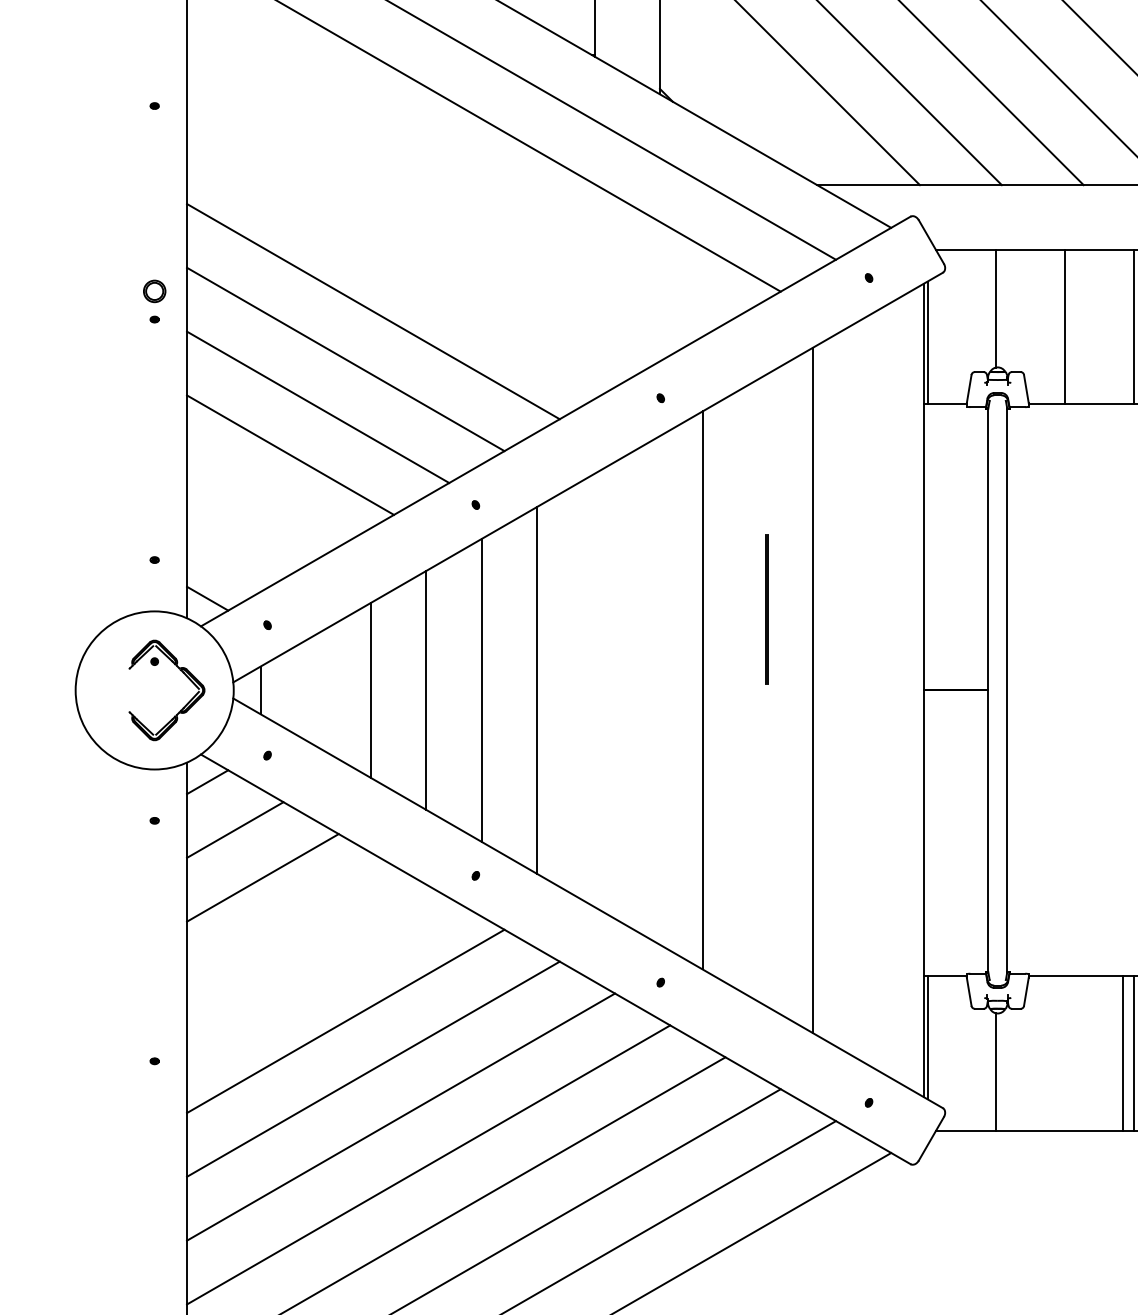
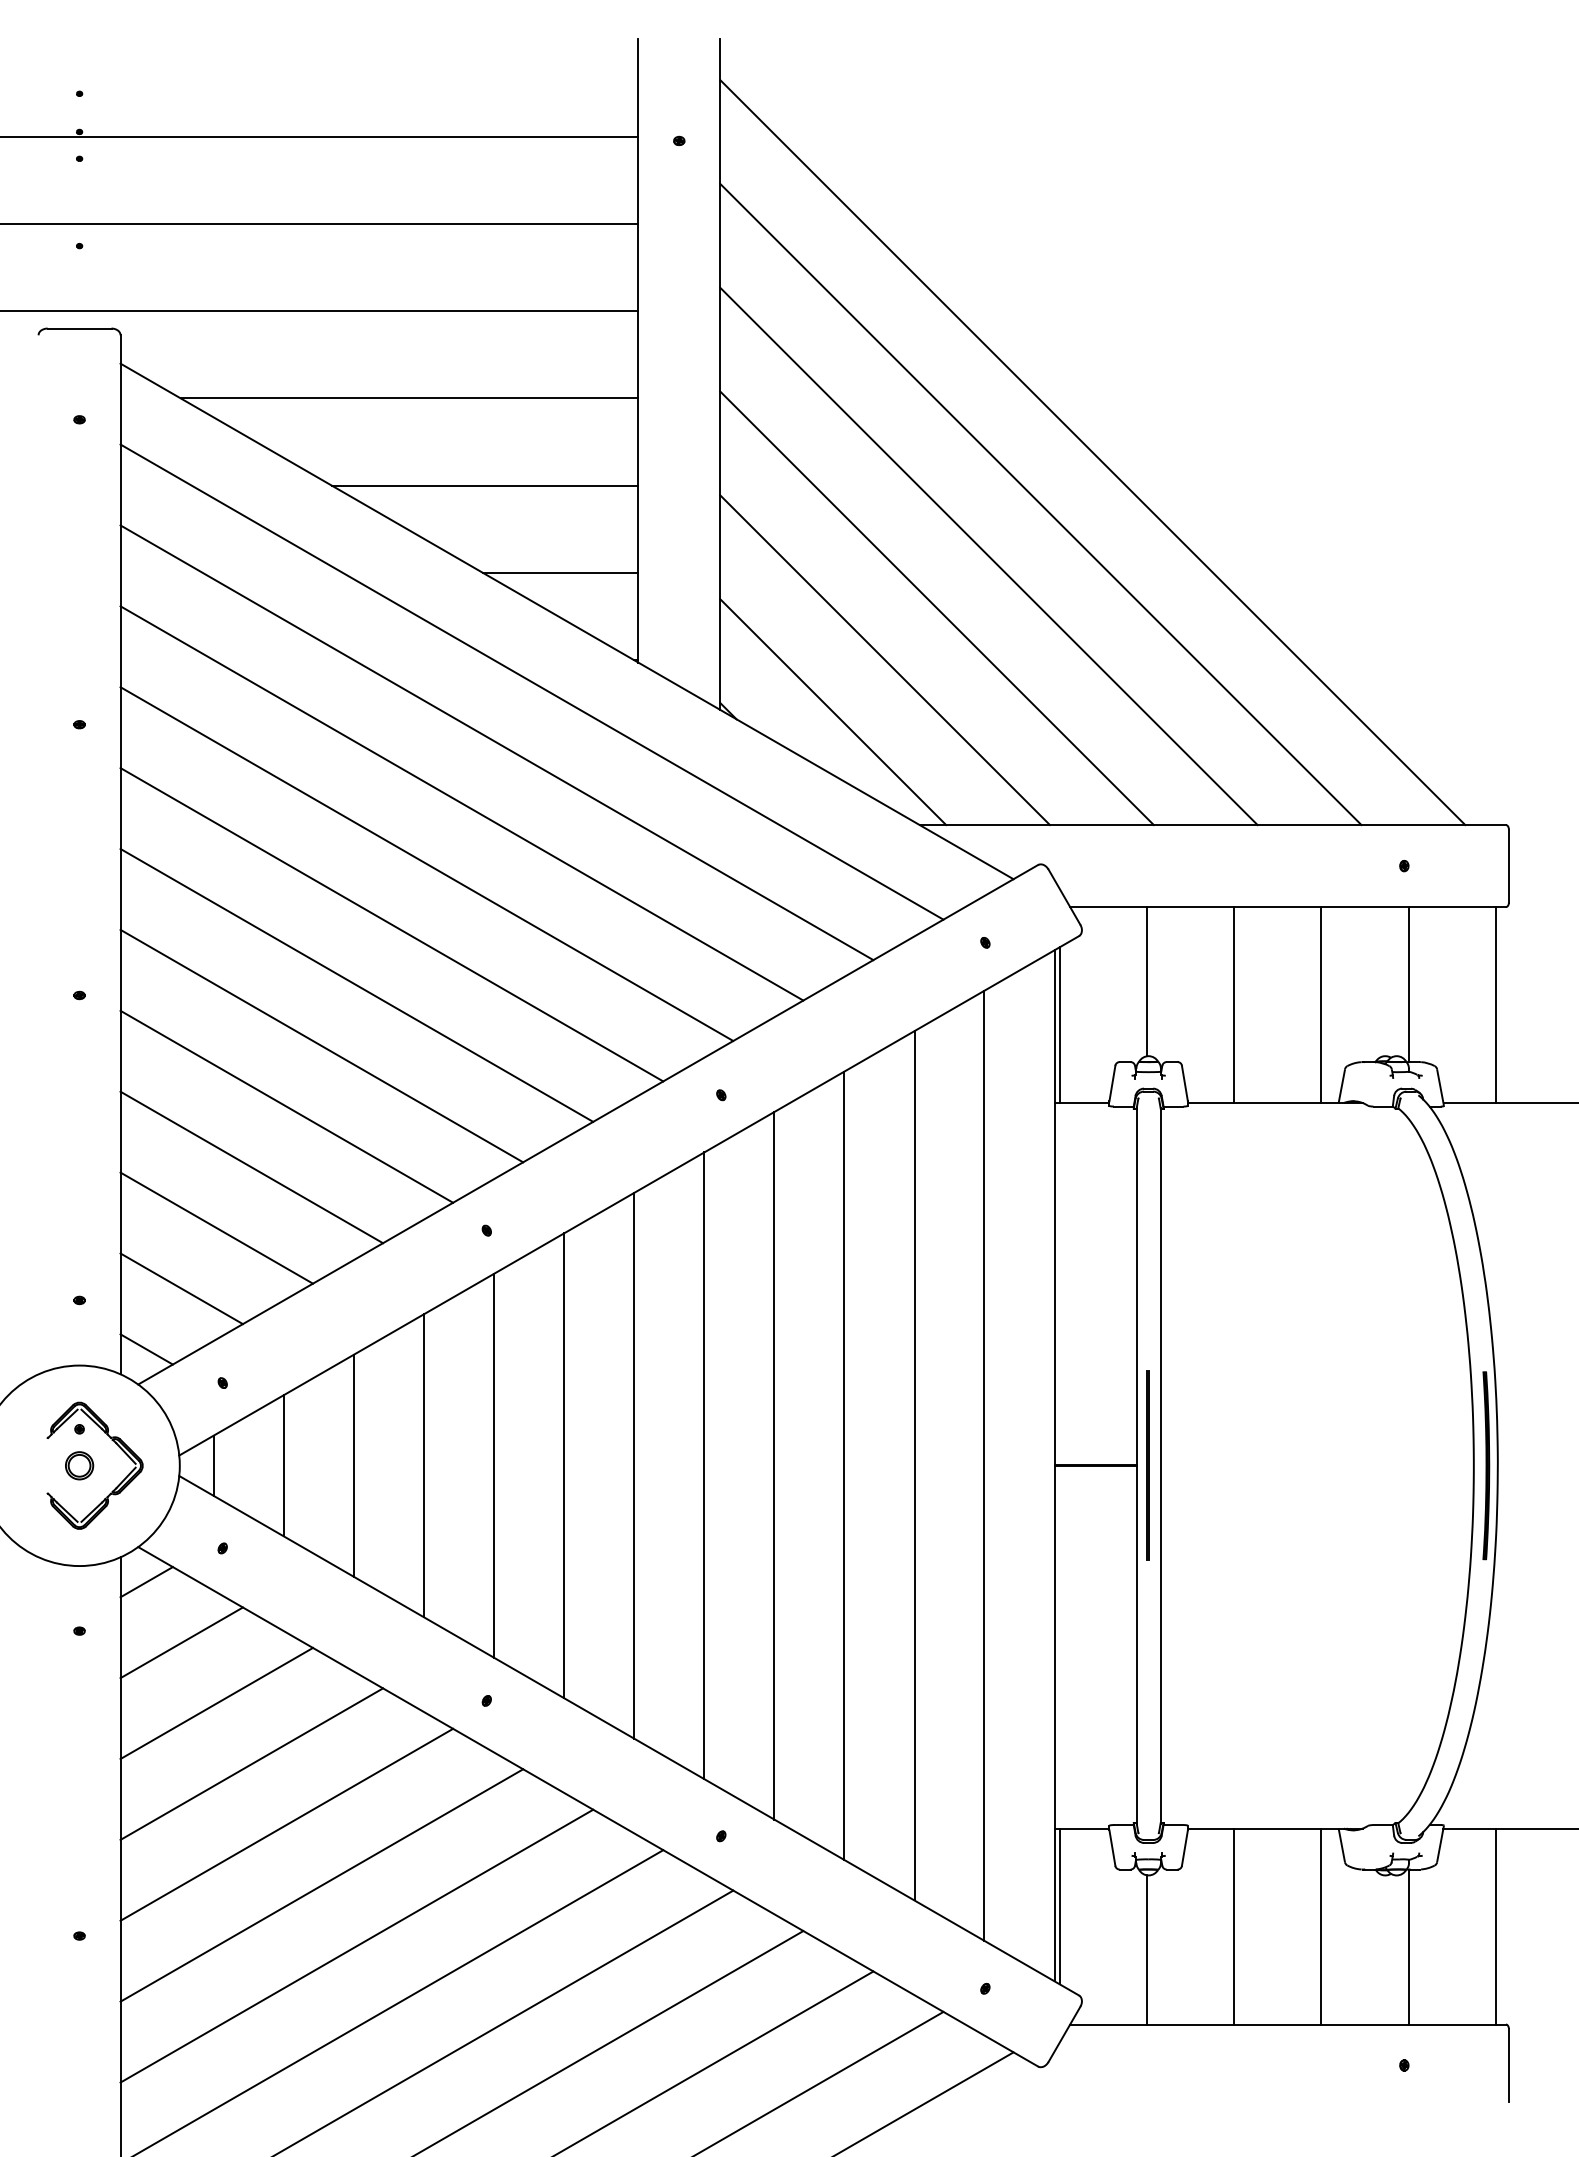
line: (749, 96) -> (833, 712), added
line: (455, 168) -> (461, 803), added
line: (428, 216) -> (426, 864), added
line: (400, 263) -> (391, 924), added
part: (154, 291) -> (79, 1465), moved
line: (262, 502) -> (216, 1227), added
line: (235, 550) -> (181, 1288), added
line: (766, 608) -> (1147, 1465), moved
line: (315, 690) -> (283, 1465), added
line: (592, 690) -> (634, 1465), added
line: (647, 690) -> (704, 1465), added
line: (757, 690) -> (844, 1465), added
line: (868, 690) -> (984, 1465), added
line: (290, 925) -> (251, 1763), added
line: (317, 973) -> (286, 1824), added
line: (1123, 1053) -> (1234, 1926), moved

